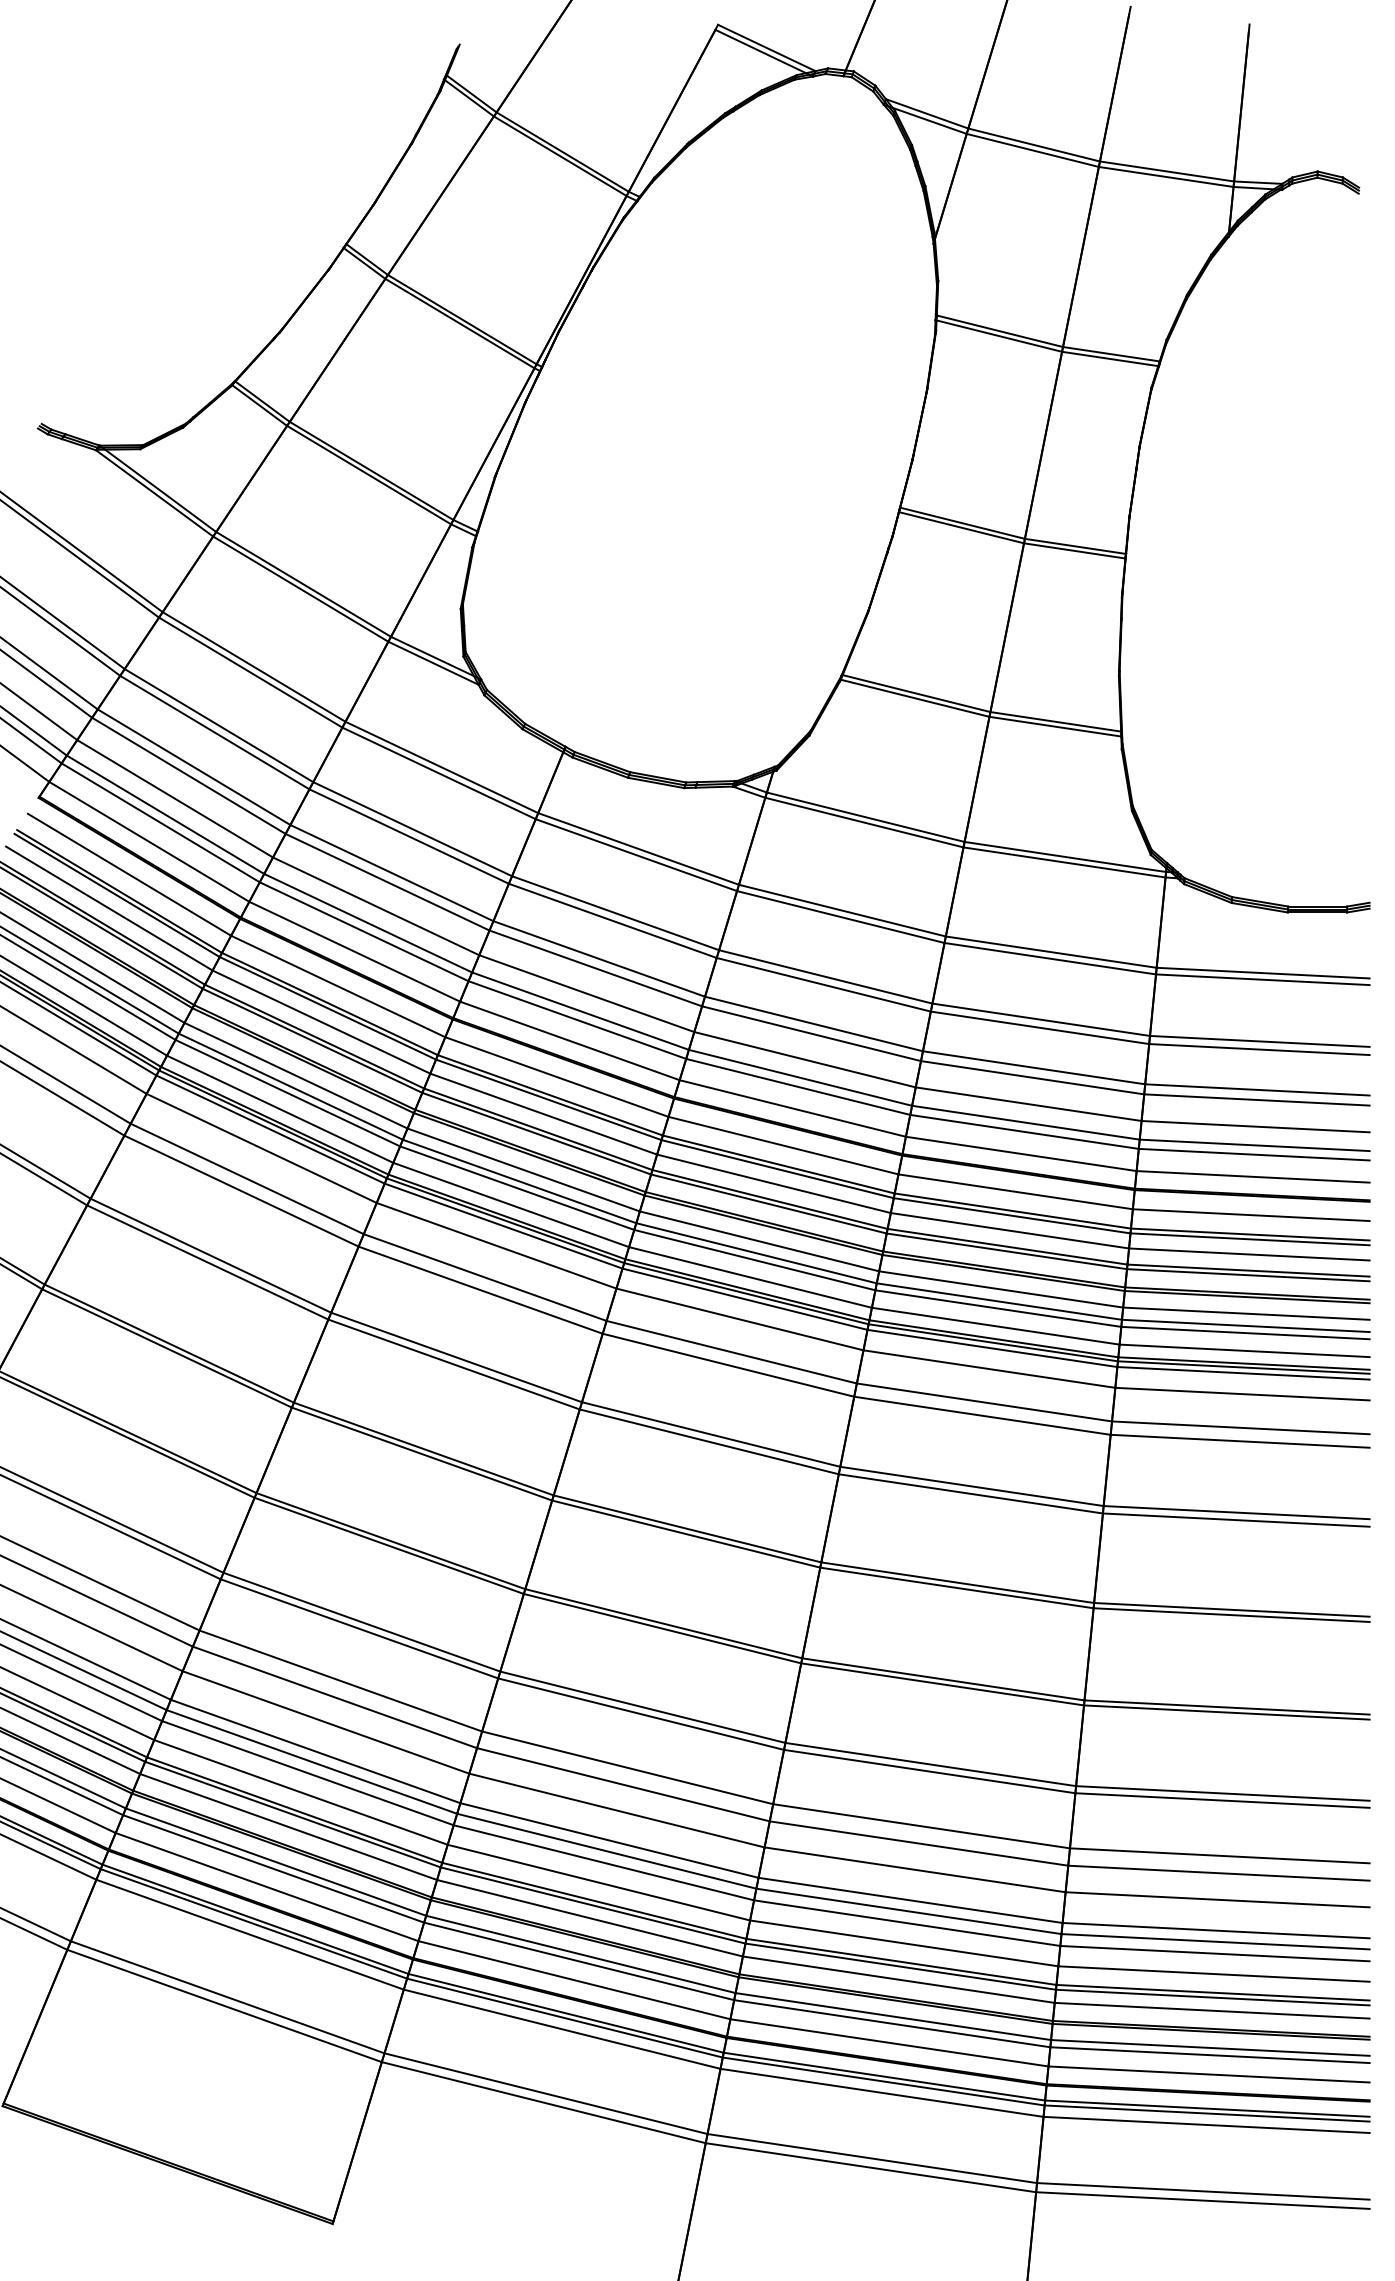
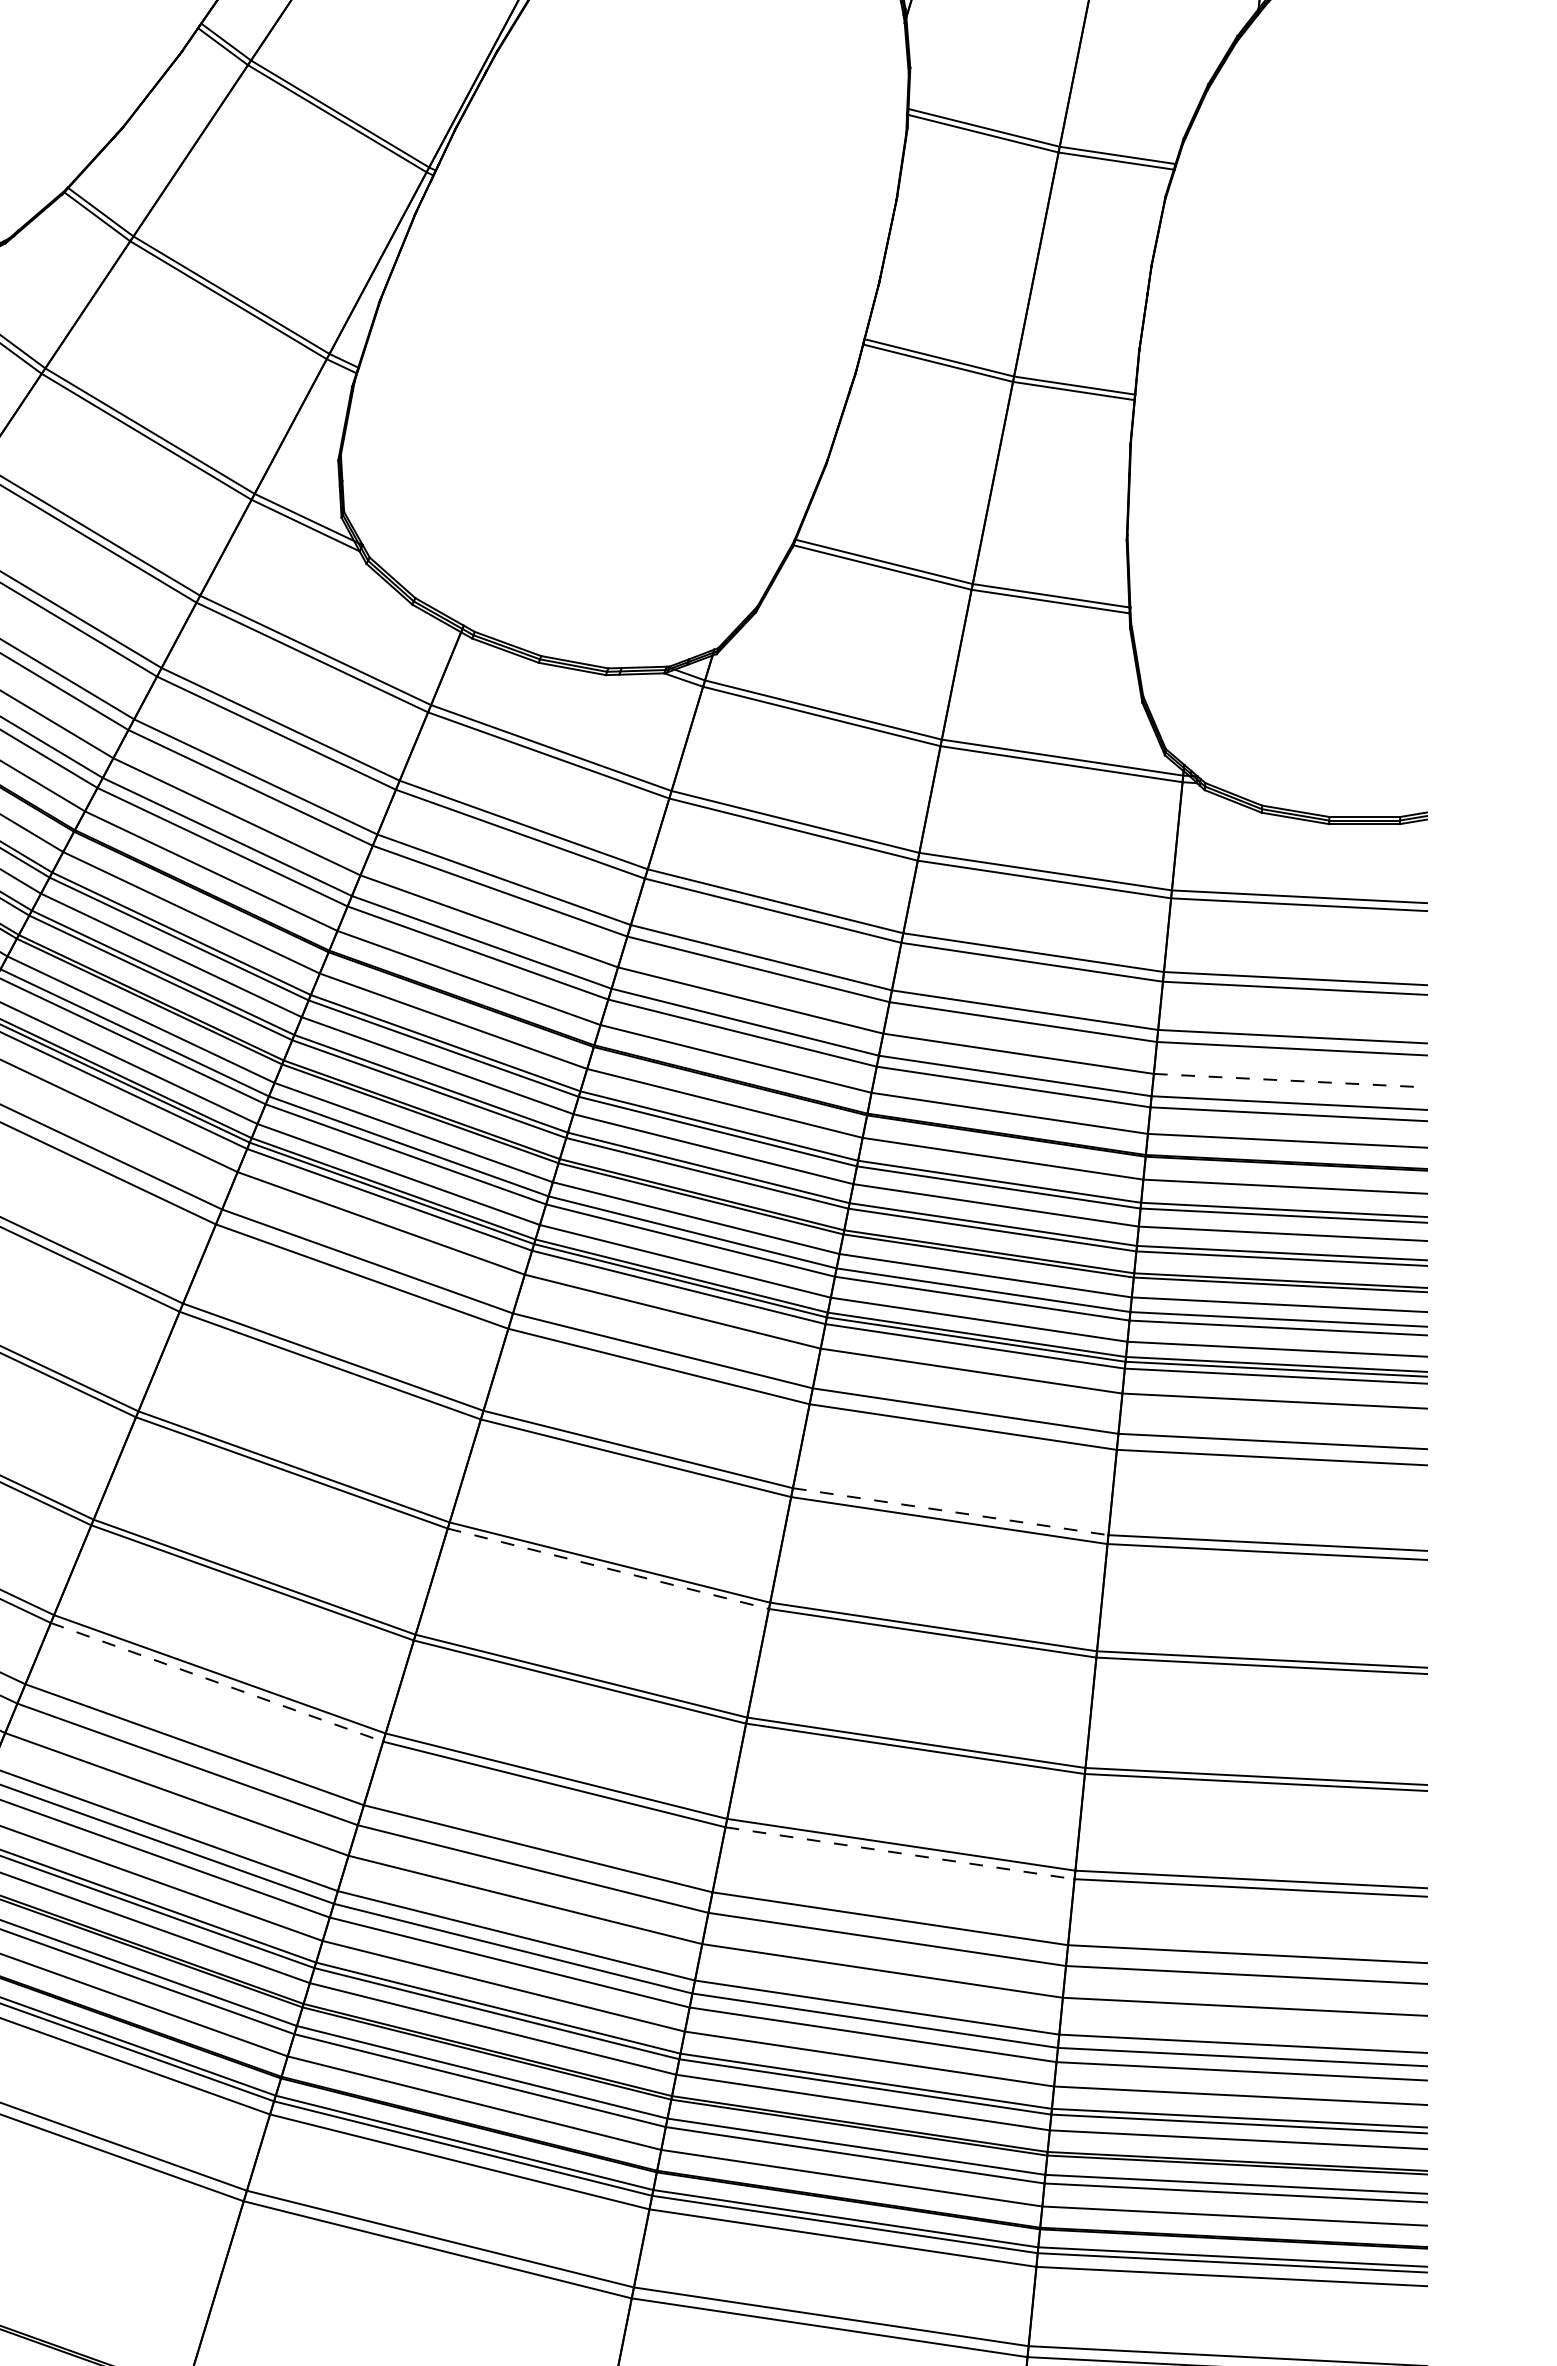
line: (1256, 1126) -> (1291, 1080), solid -> dashed
line: (972, 1486) -> (951, 1511), solid -> dashed
line: (686, 1534) -> (608, 1569), solid -> dashed
line: (359, 1629) -> (216, 1683), solid -> dashed
line: (930, 1771) -> (900, 1853), solid -> dashed

